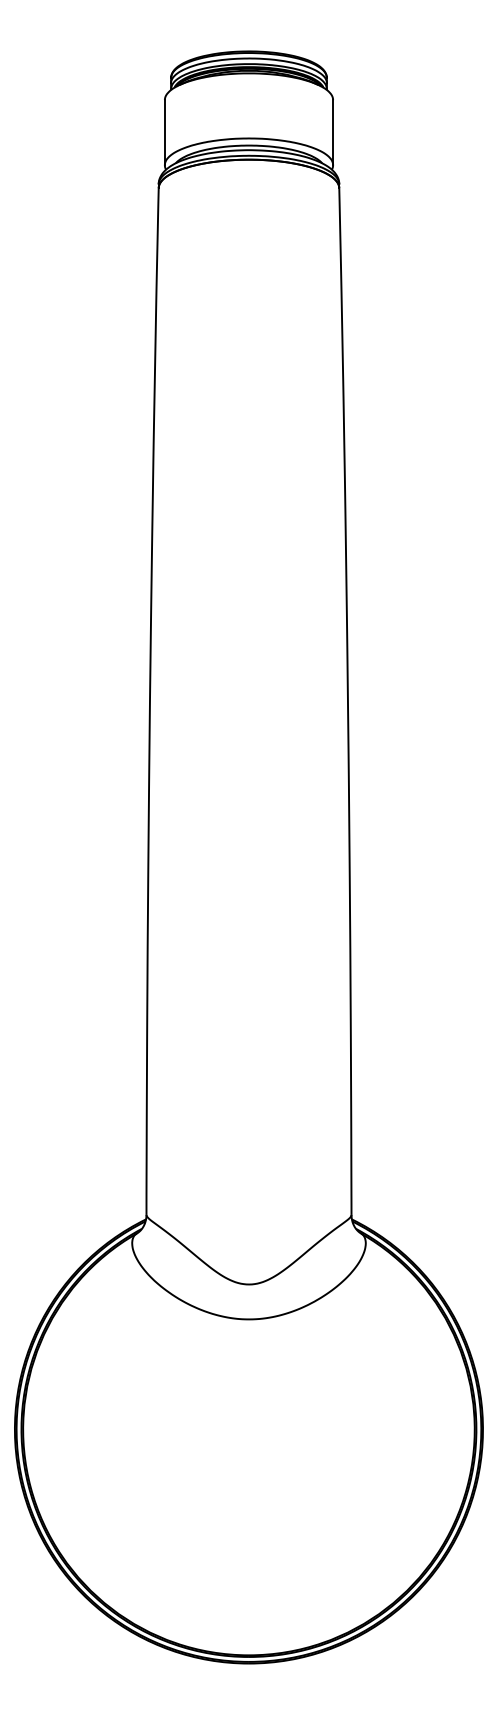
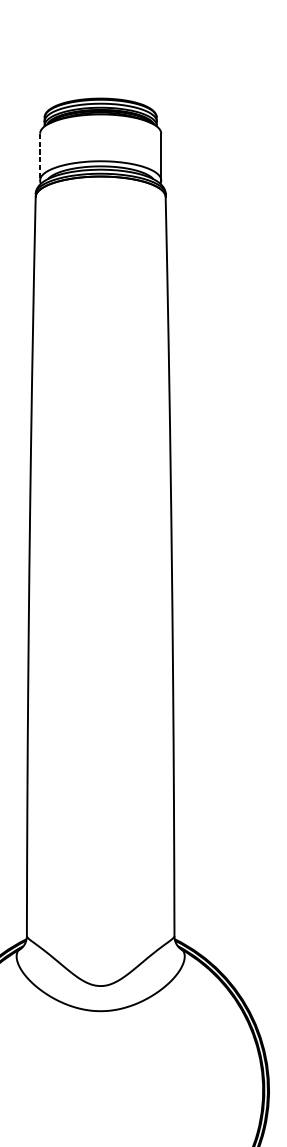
line: (164, 132) -> (39, 156), solid -> dashed

